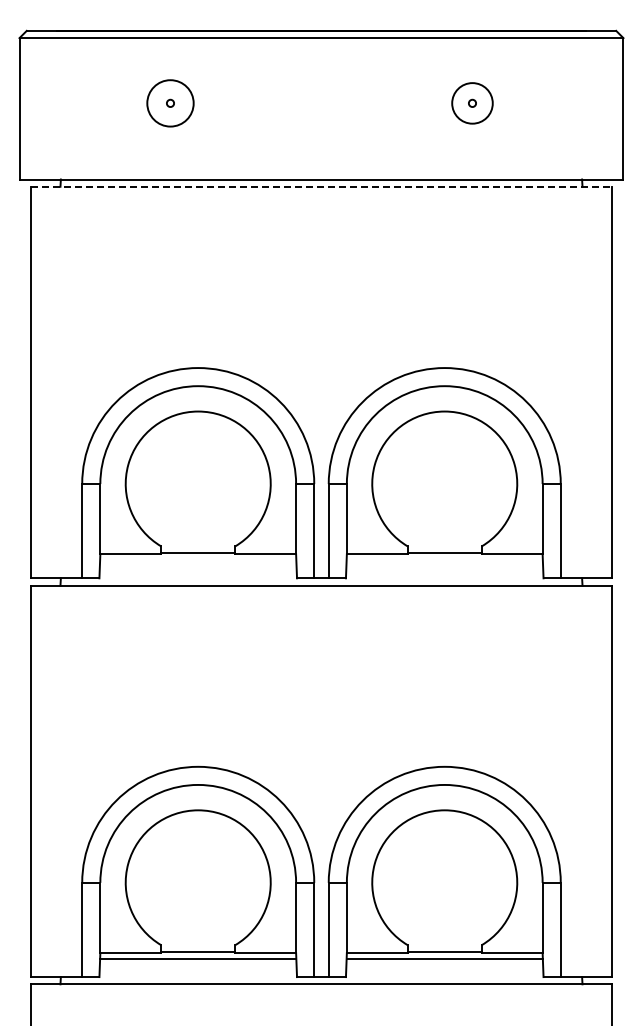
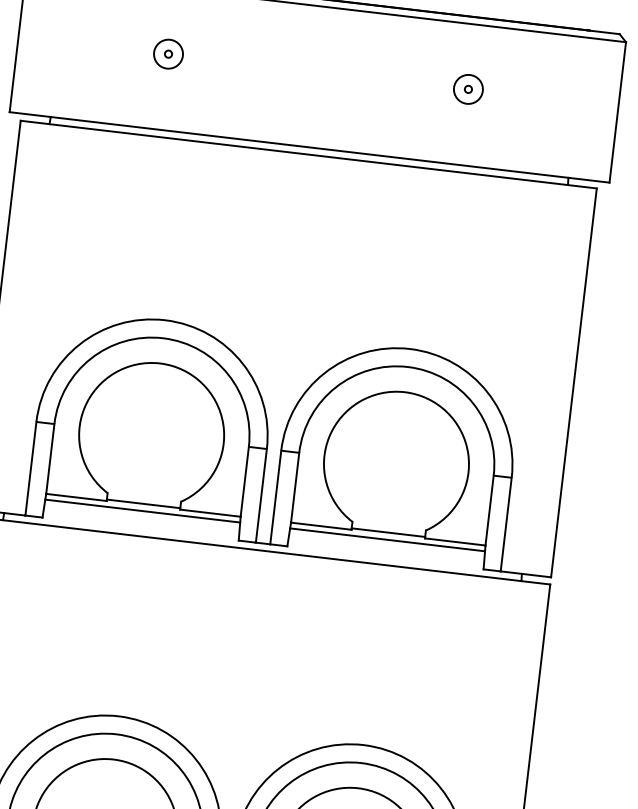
circle: (170, 102) -> (168, 53), size x0.62
circle: (472, 102) -> (468, 88), size x0.71
line: (321, 186) -> (308, 154), dashed -> solid
line: (198, 560) -> (142, 511), added
line: (444, 560) -> (387, 540), added

